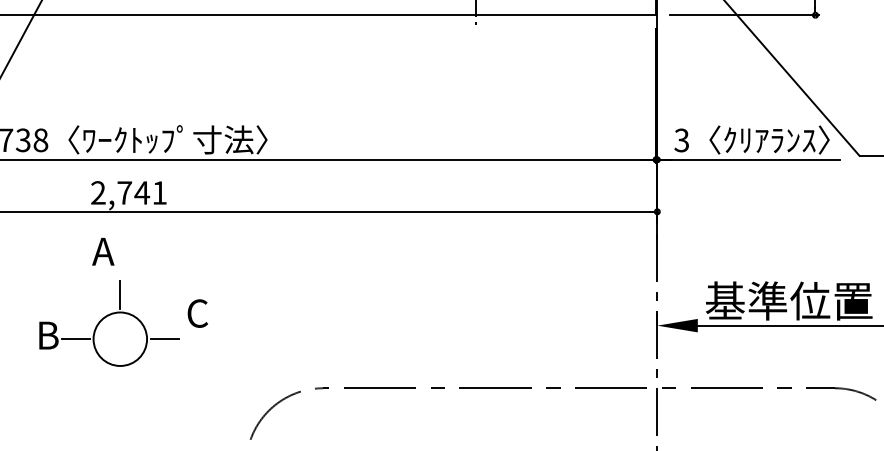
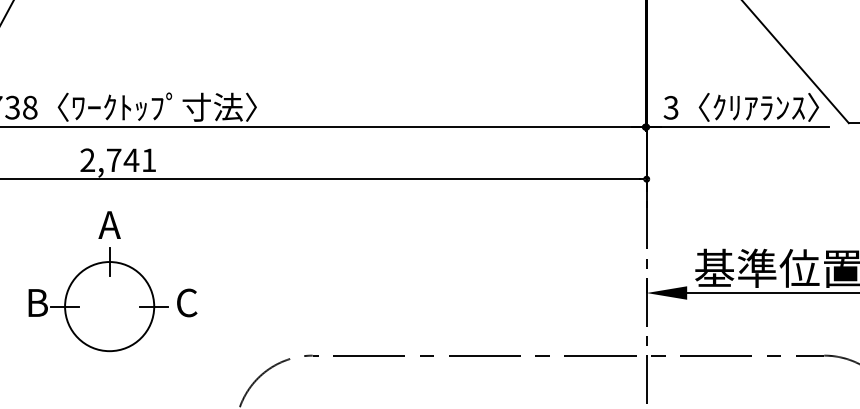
text: (103, 251) -> (109, 224), moved
text: (197, 313) -> (186, 302), moved
circle: (119, 338) -> (108, 305), size x1.67

